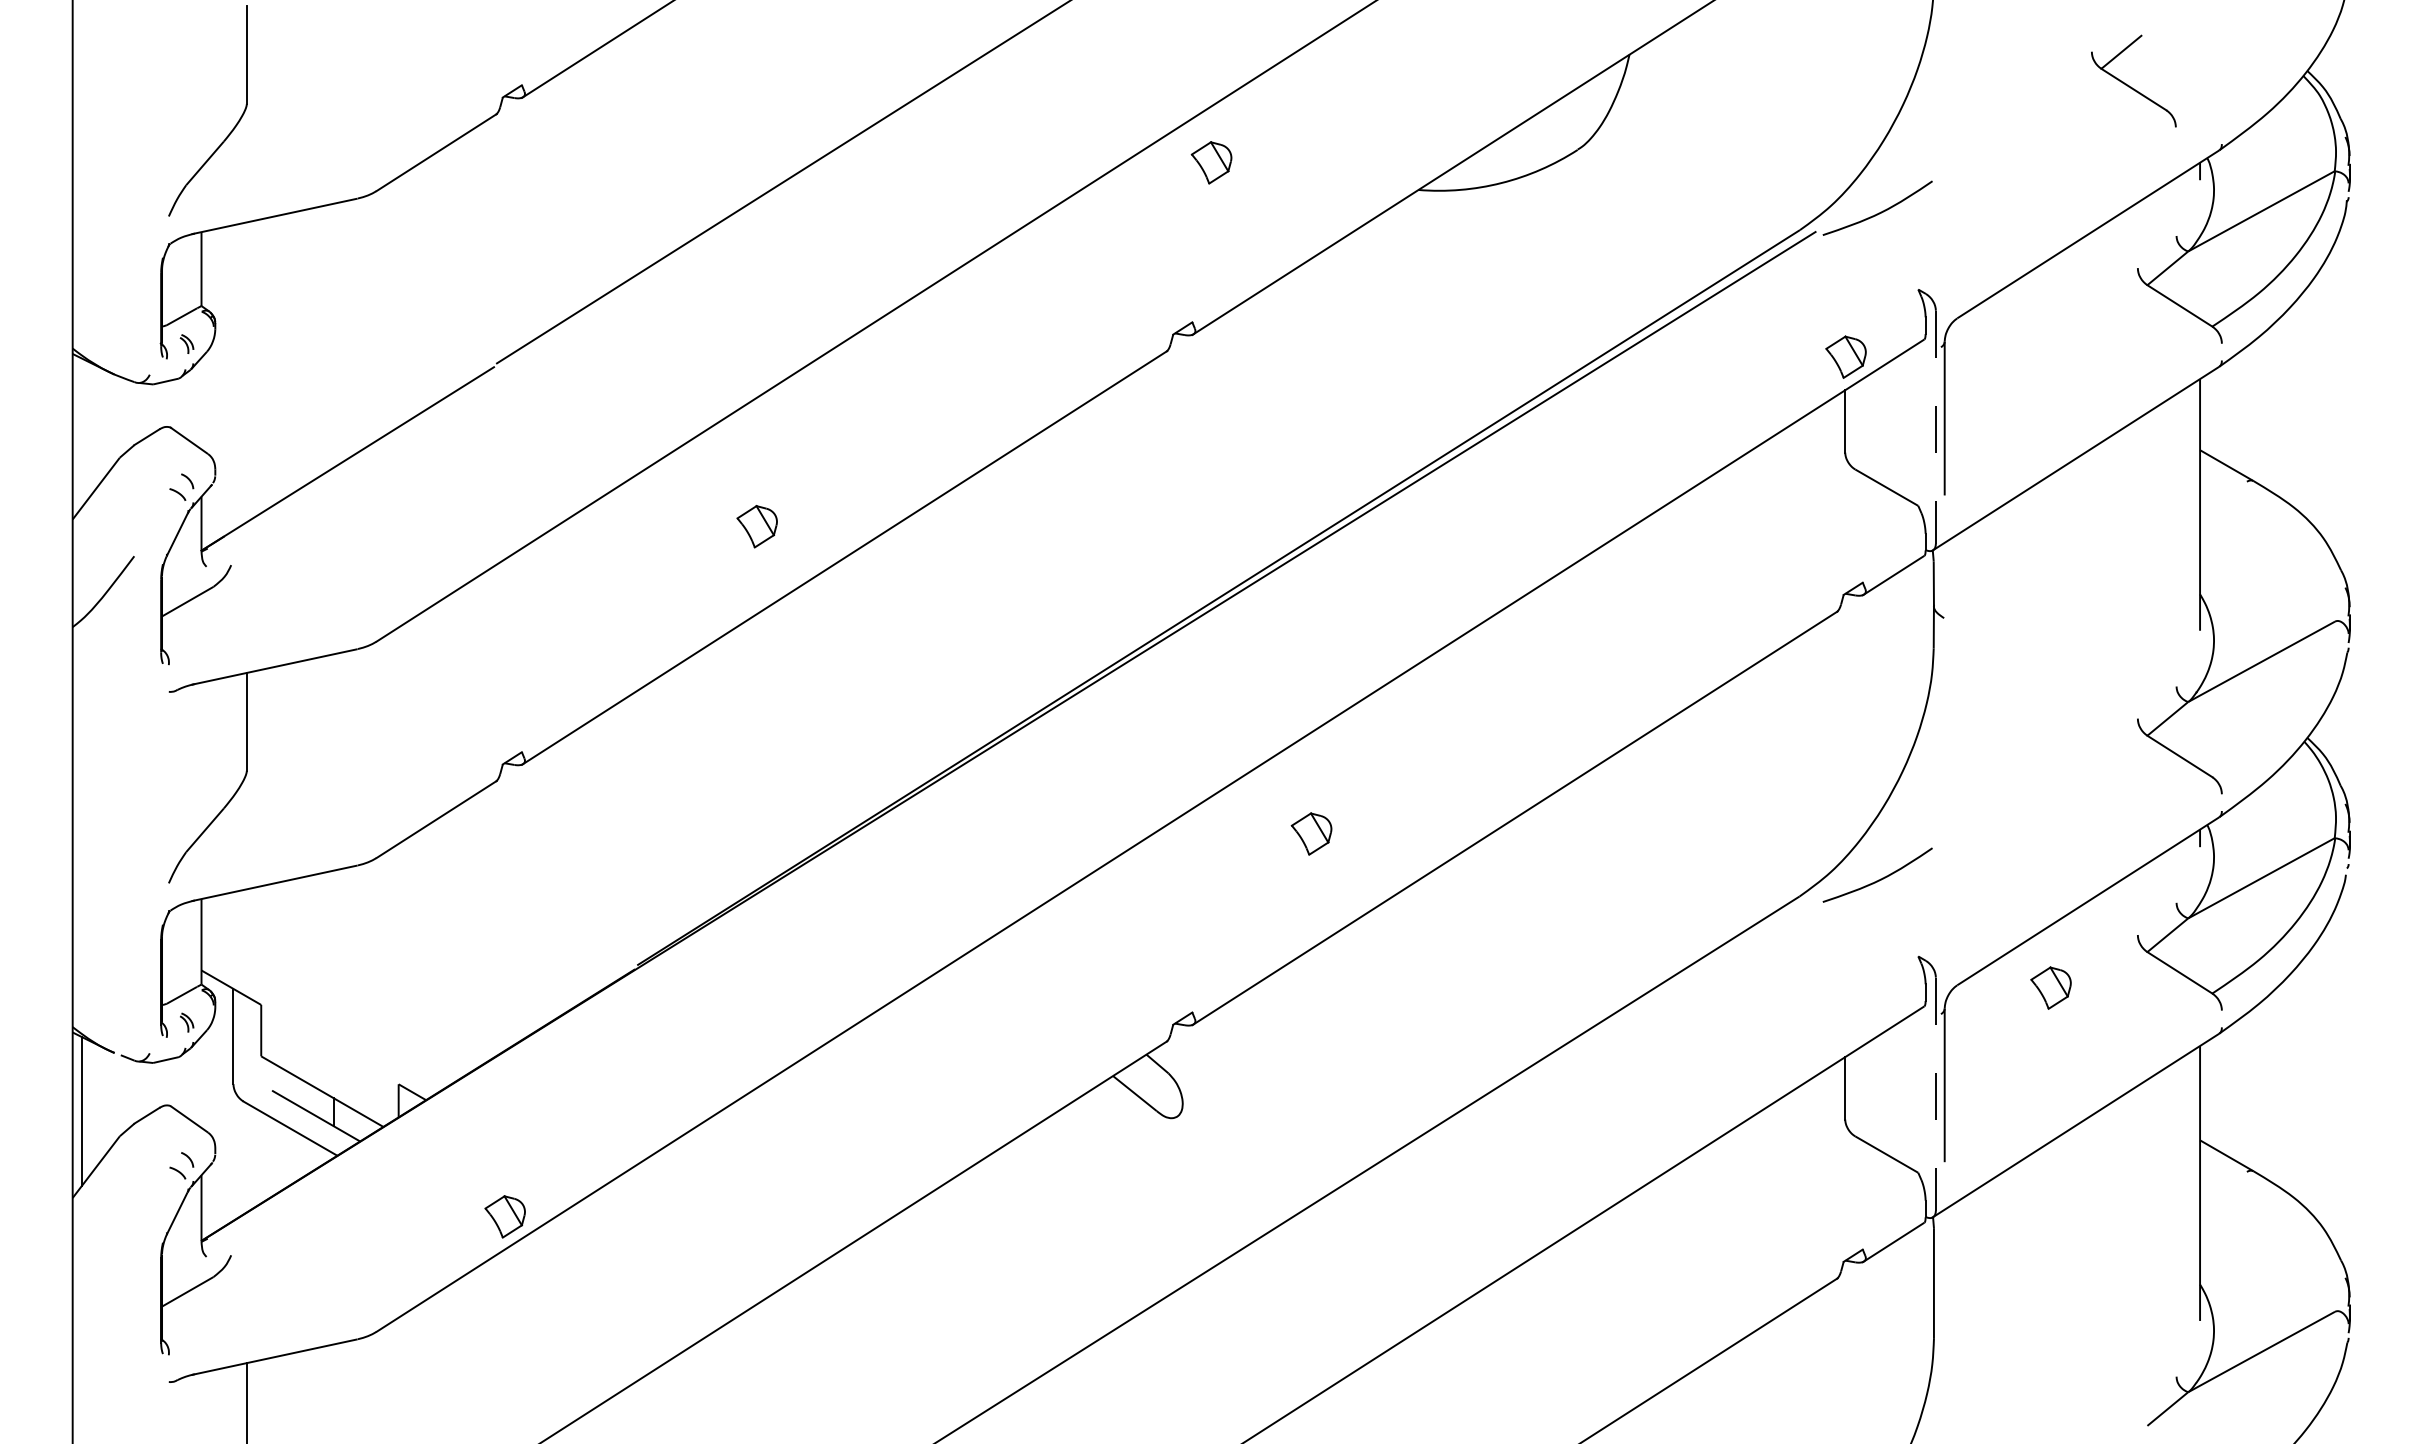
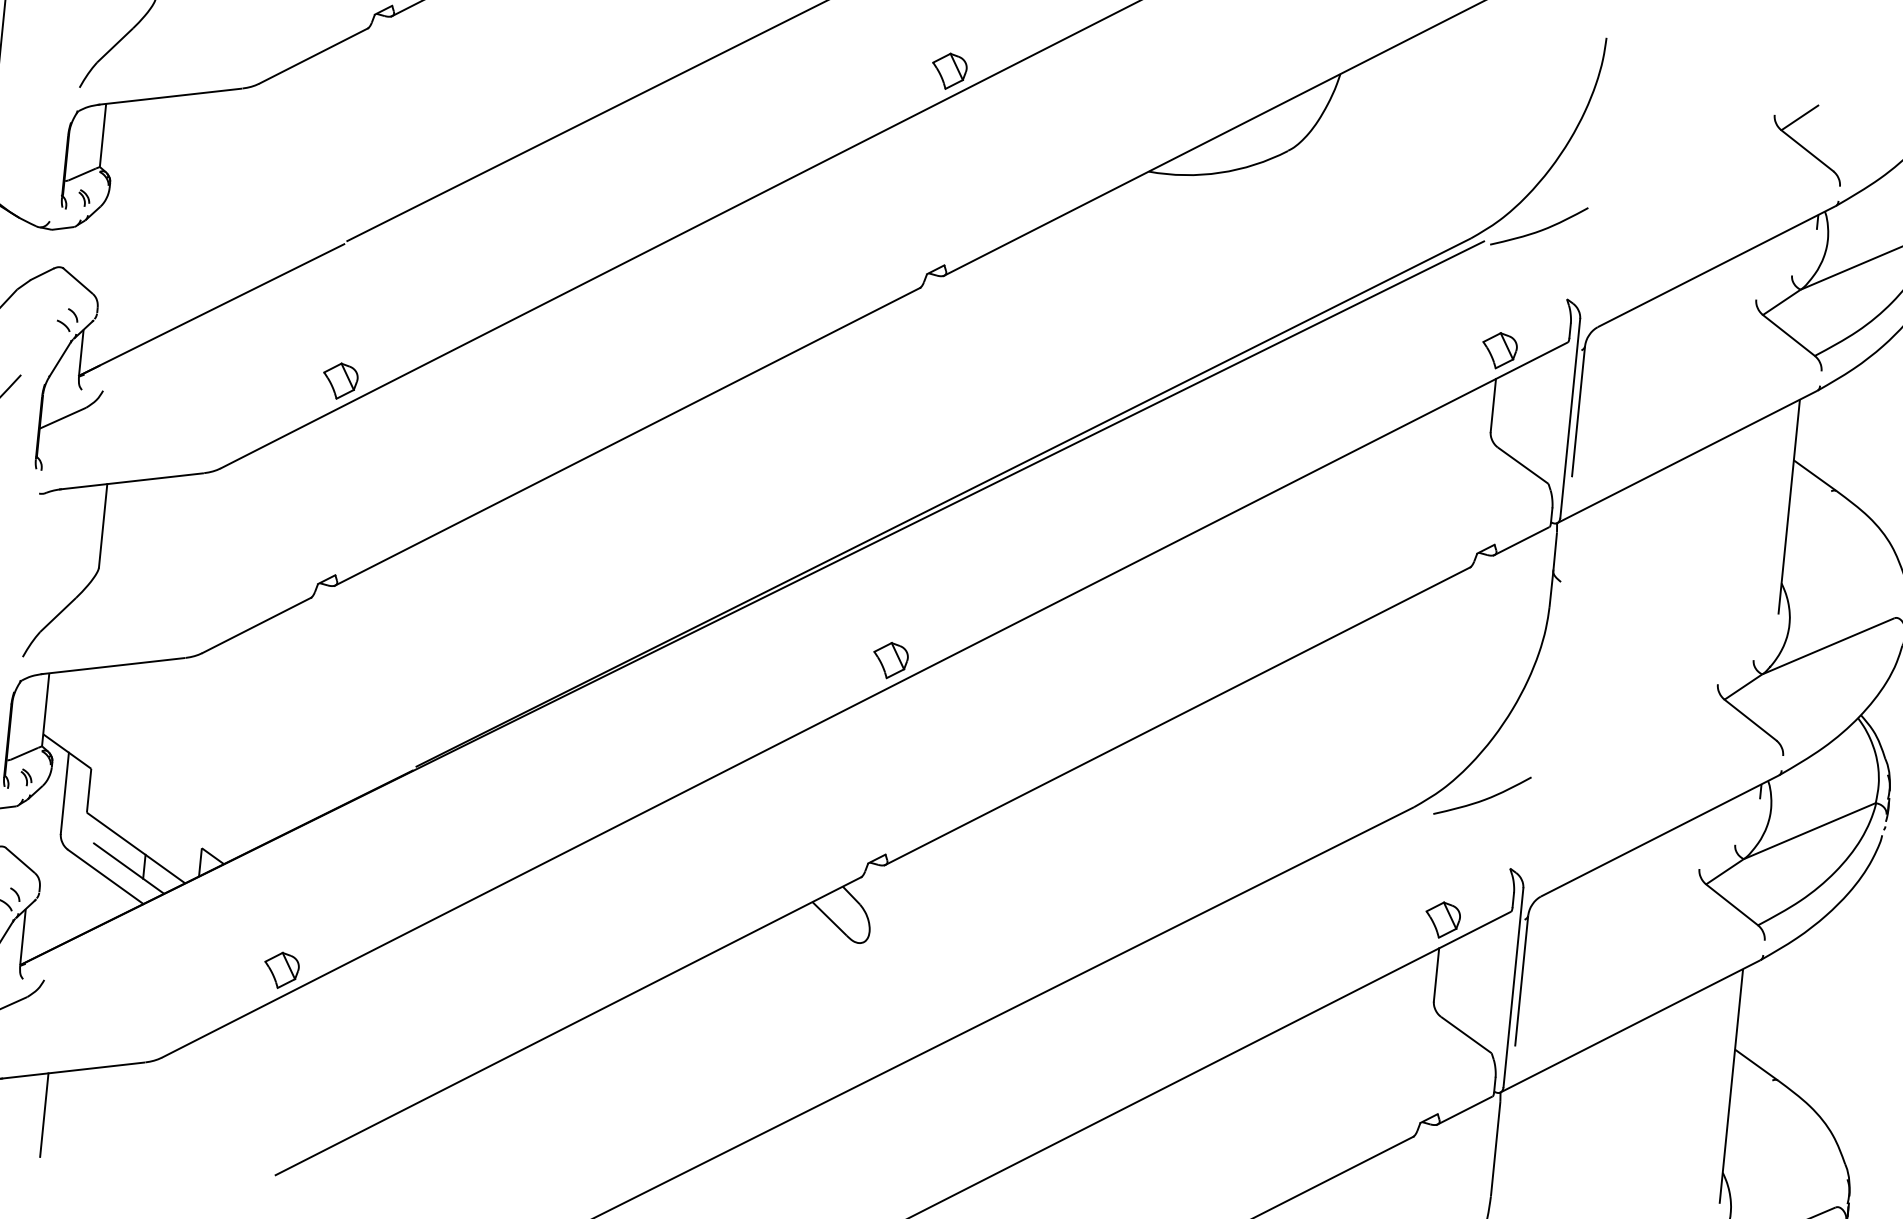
part: (2131, 86) -> (1805, 147), moved
part: (1211, 162) -> (949, 71), moved
line: (1935, 427) -> (1569, 418), dashed -> solid
part: (756, 526) -> (339, 381), moved
part: (1311, 833) -> (890, 660), moved
part: (2050, 987) -> (1442, 919), moved
line: (1935, 1094) -> (1513, 987), dashed -> solid

